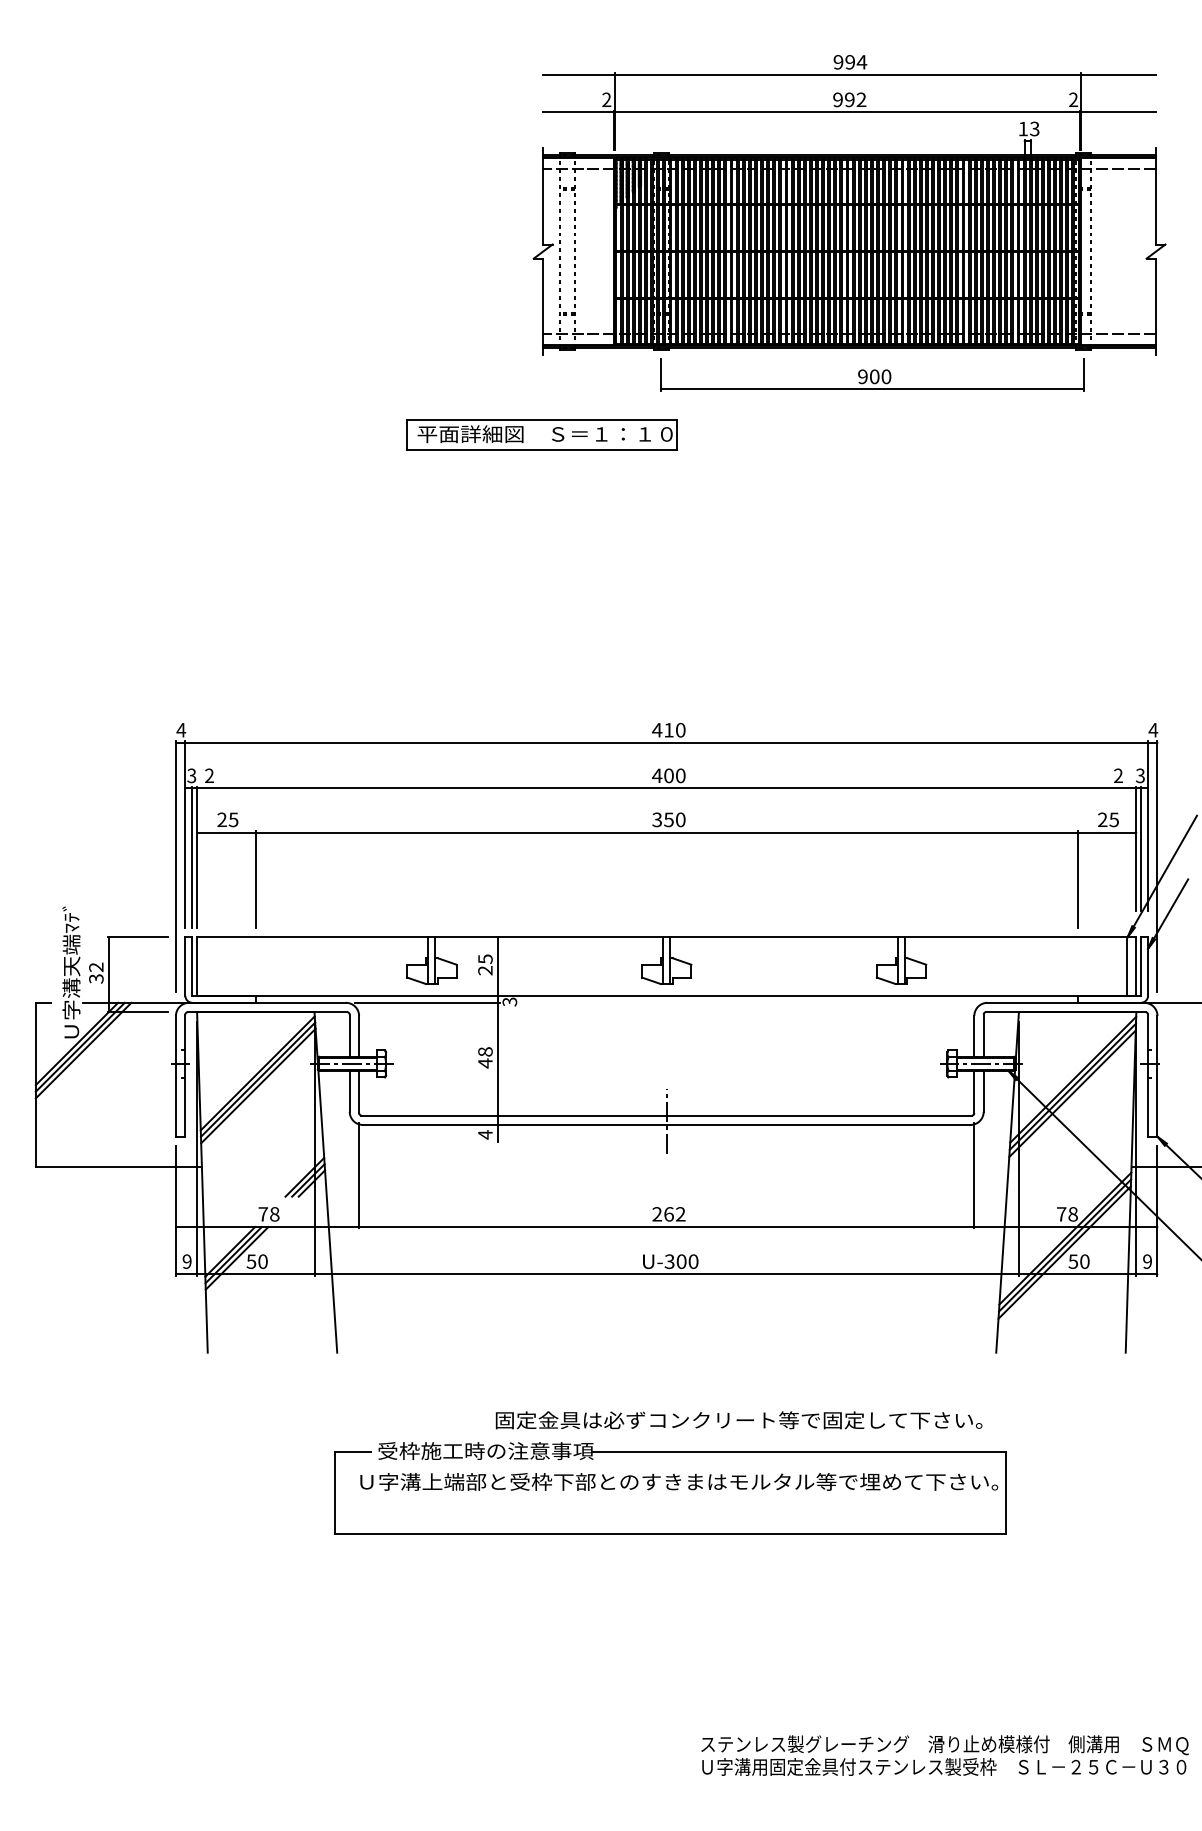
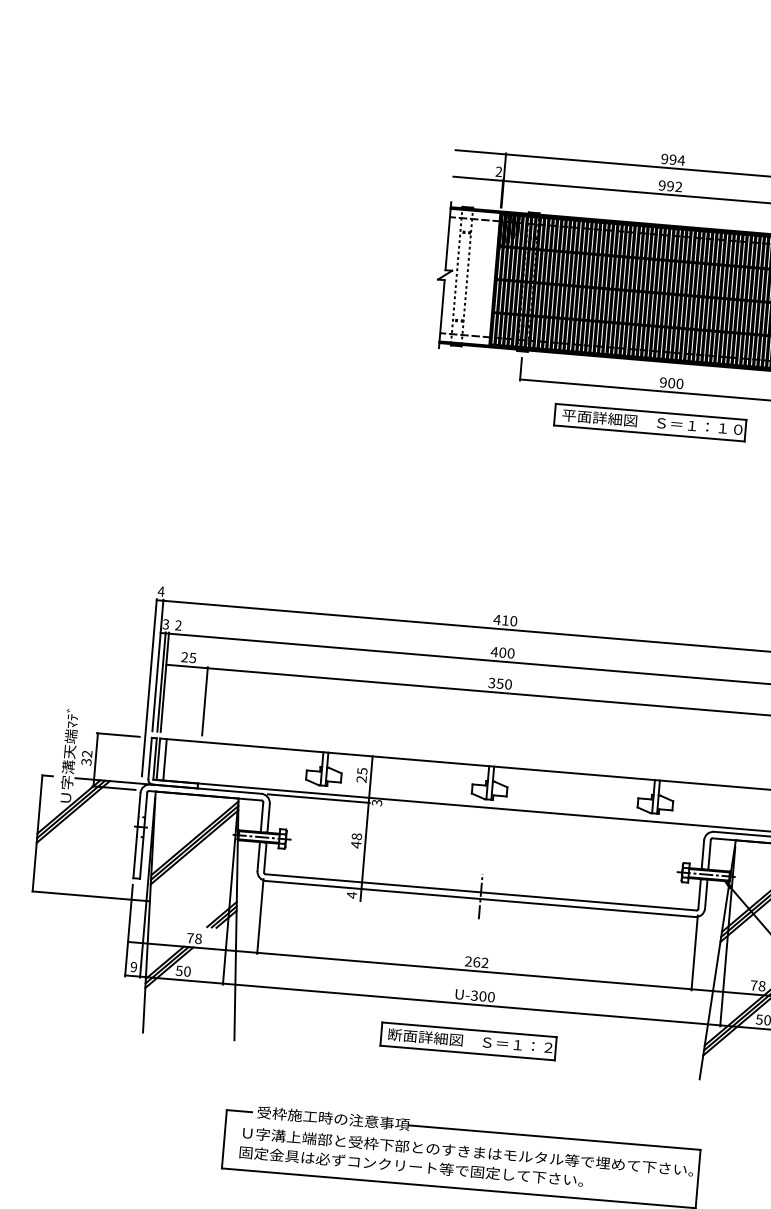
part: (541, 434) -> (649, 422), moved
line: (206, 966) -> (165, 759), added
part: (666, 1326) -> (468, 1041), added
text: (738, 1420) -> (410, 1166), moved

